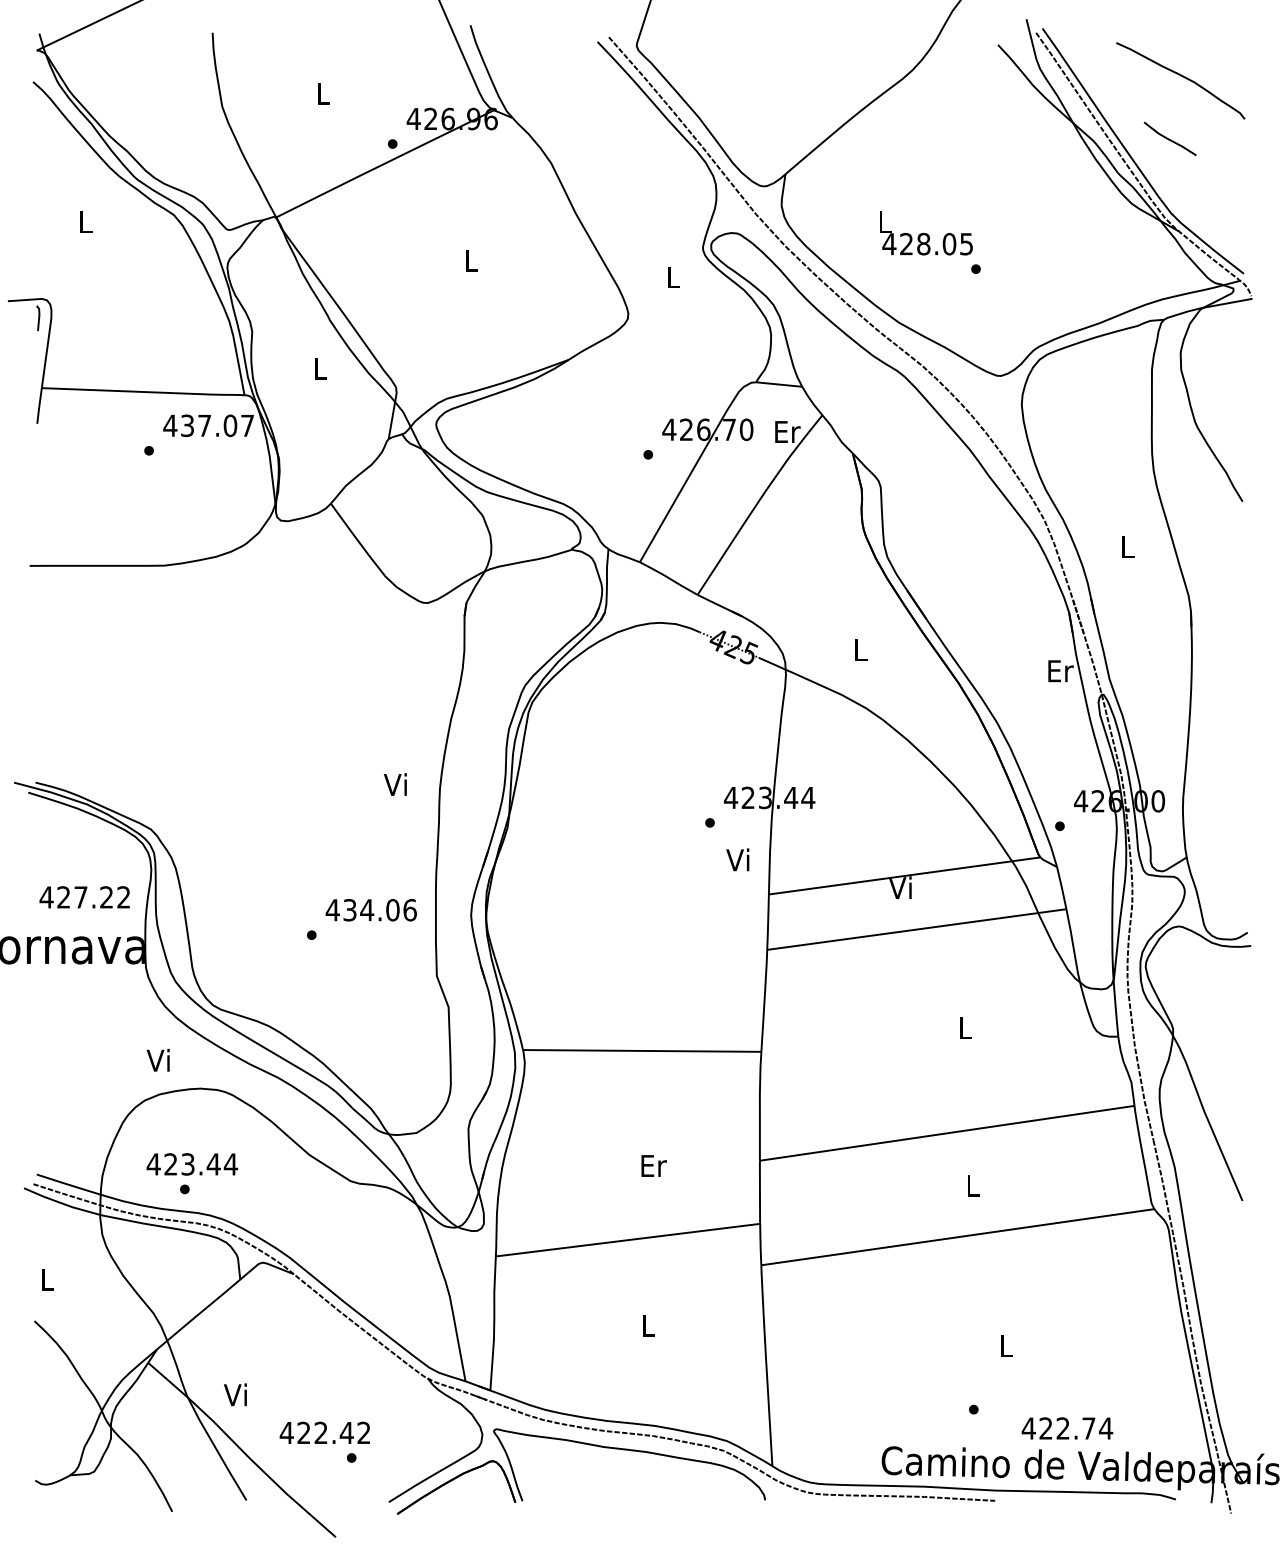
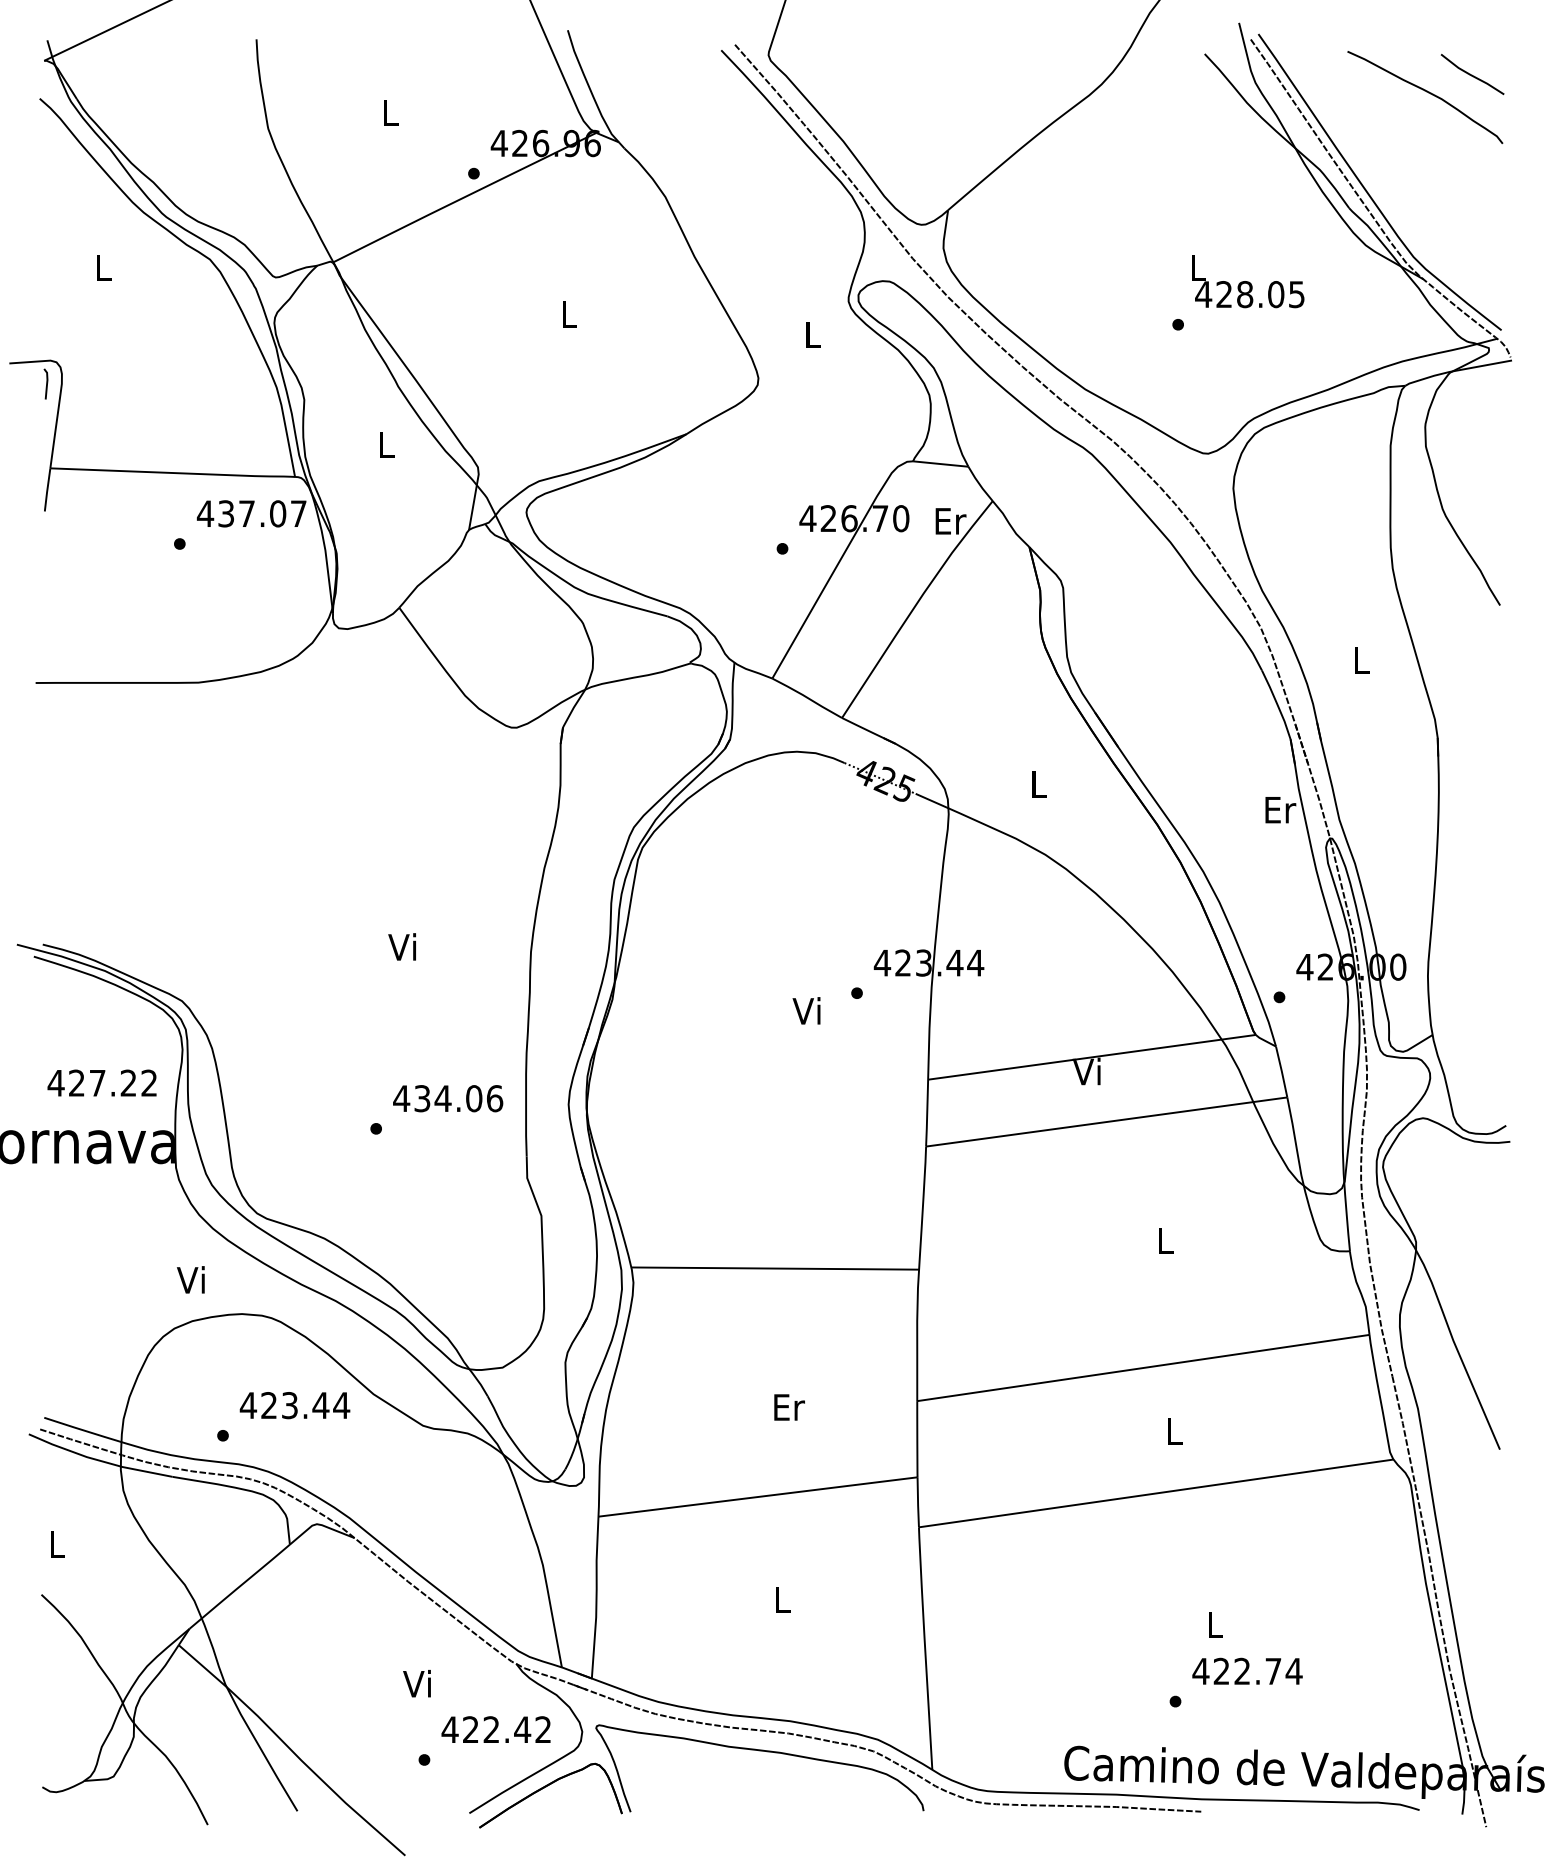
line: (1170, 138) -> (1472, 74), moved
text: (926, 233) -> (1248, 281), moved
text: (394, 784) -> (401, 946), moved
text: (737, 859) -> (806, 1010), moved
text: (191, 1164) -> (294, 1405), moved
text: (234, 1394) -> (416, 1683), moved
text: (1067, 1427) -> (1247, 1670), moved
text: (324, 1432) -> (495, 1729), moved

